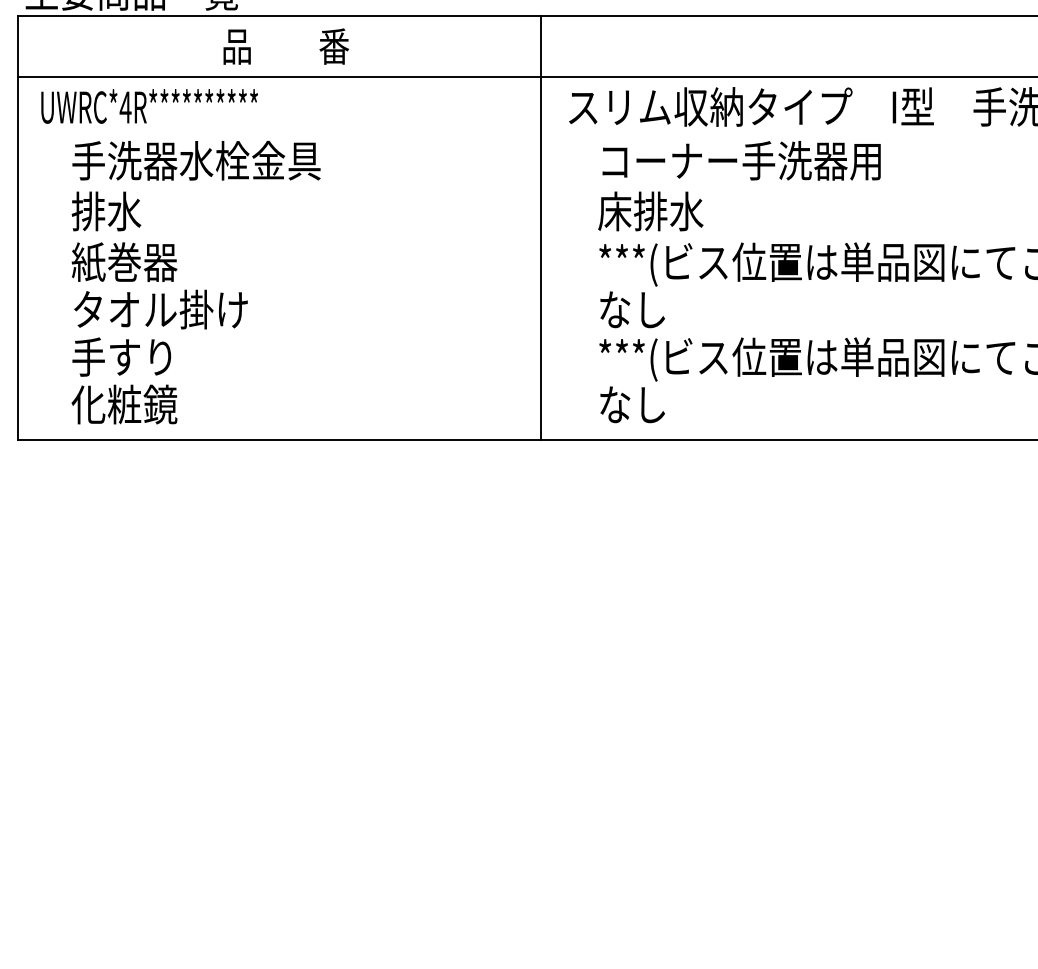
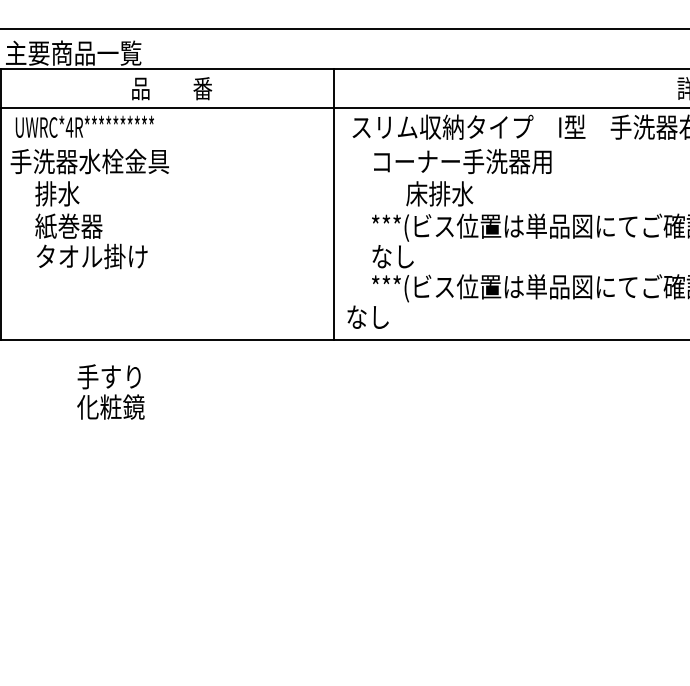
text: (195, 160) -> (89, 161), moved
text: (650, 210) -> (439, 193), moved
text: (123, 380) -> (110, 391), moved
text: (631, 403) -> (367, 316), moved

